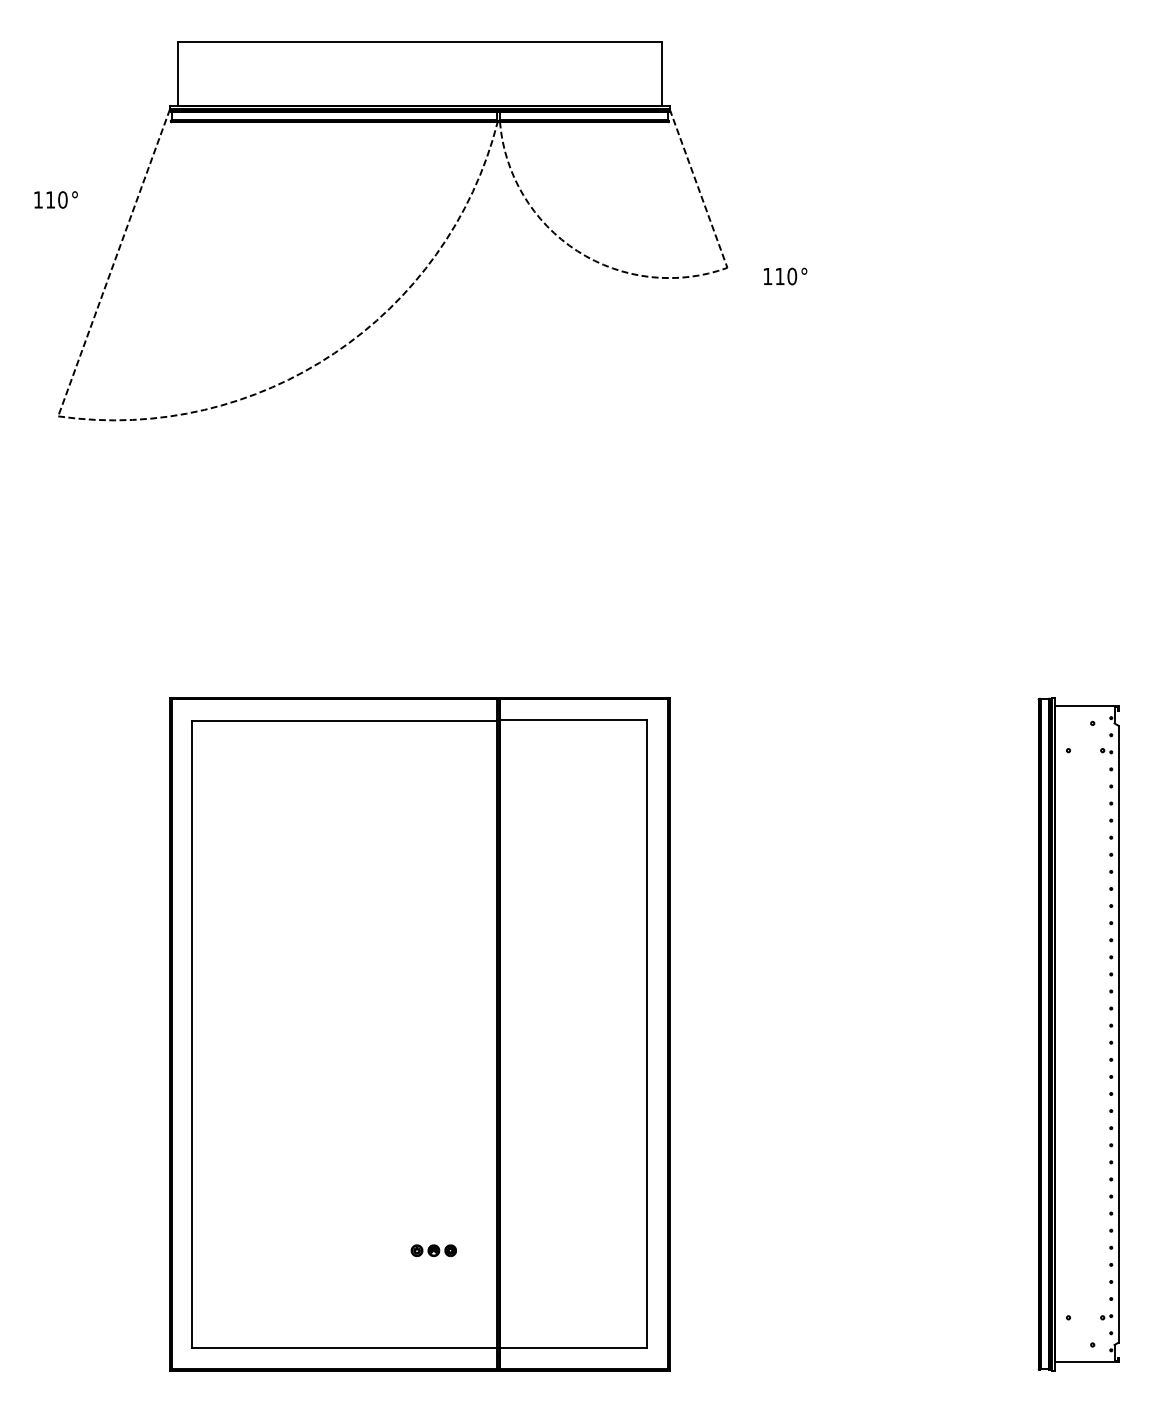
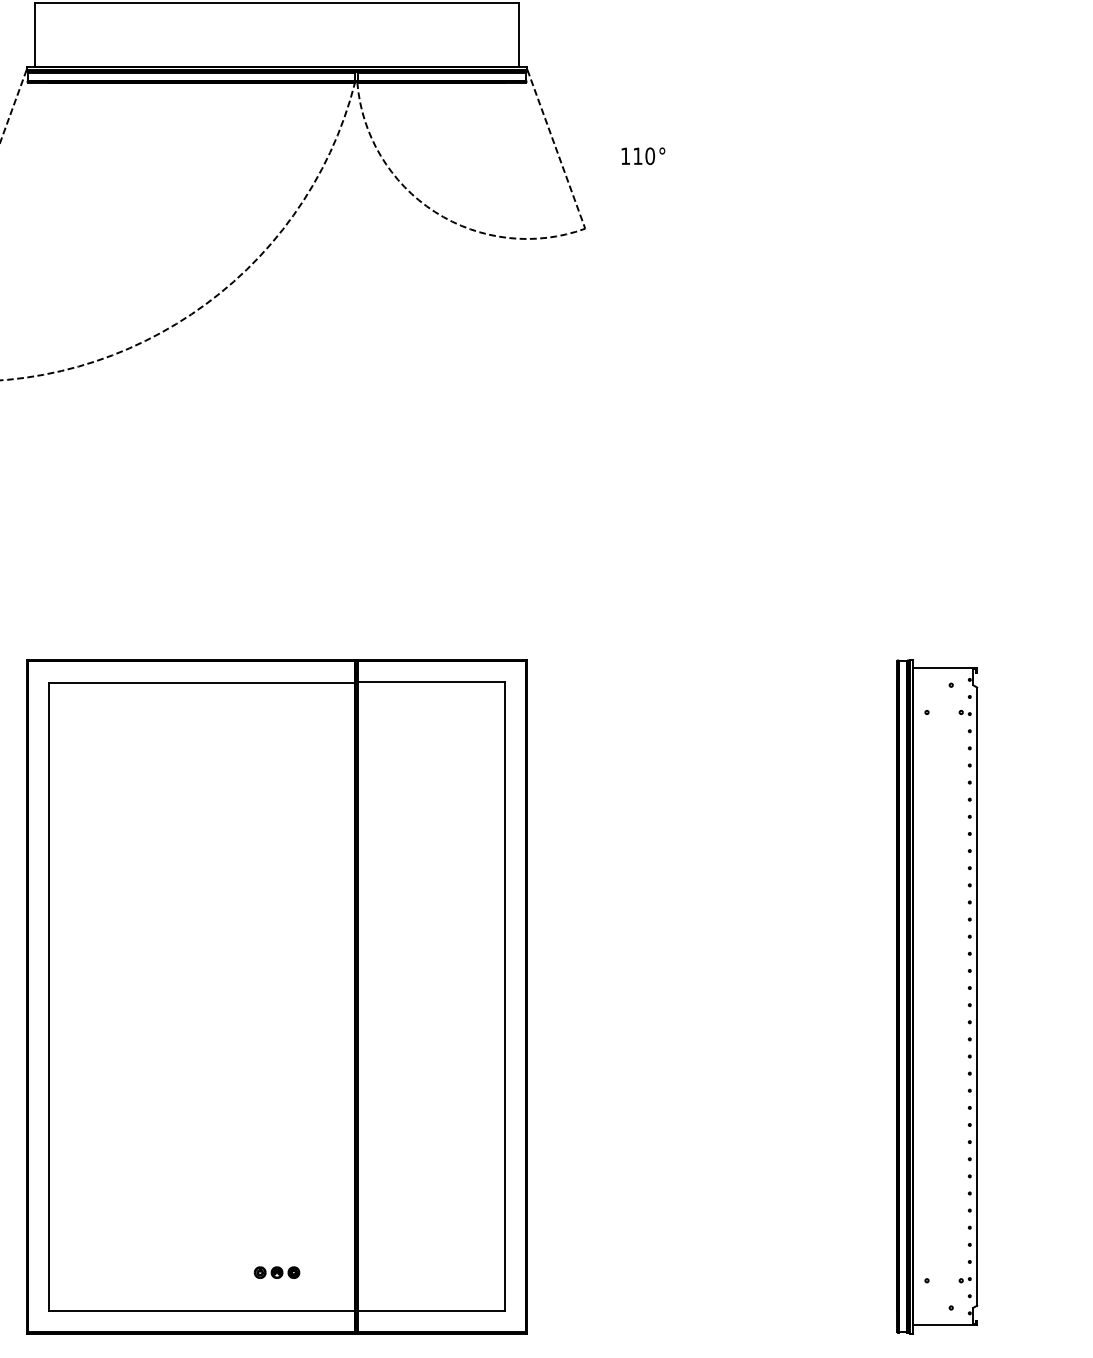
text: (785, 276) -> (643, 156), moved
part: (433, 1250) -> (276, 1272), moved

